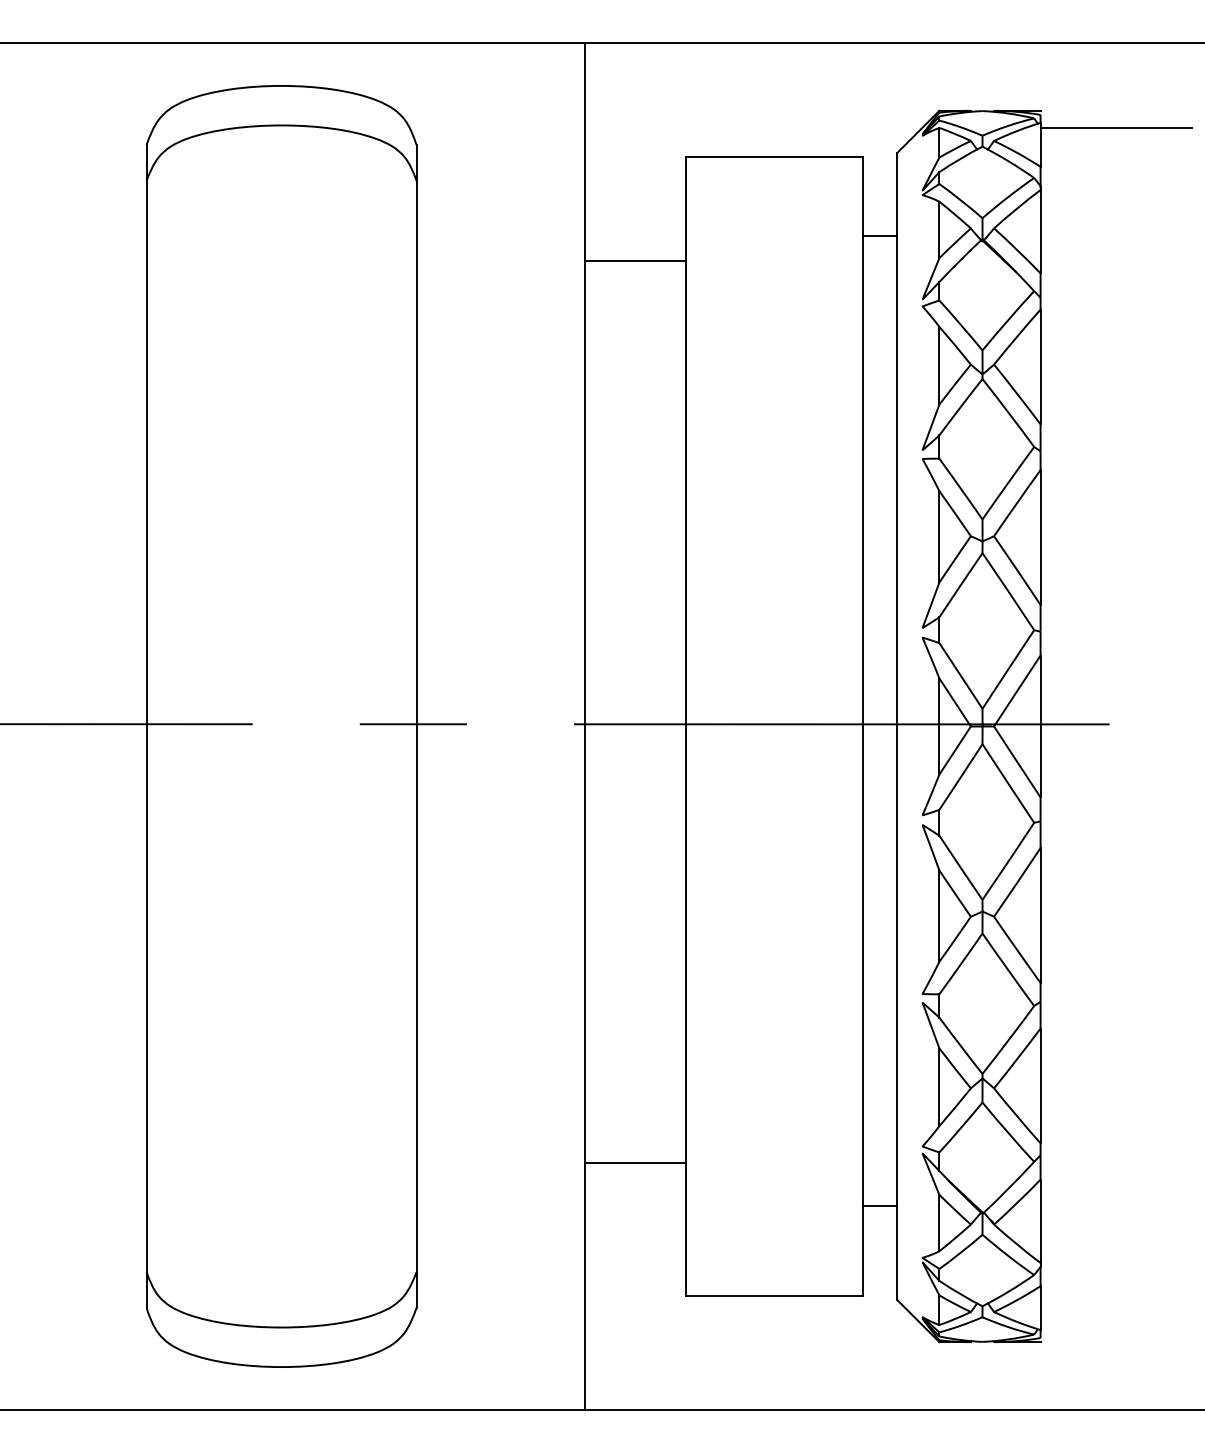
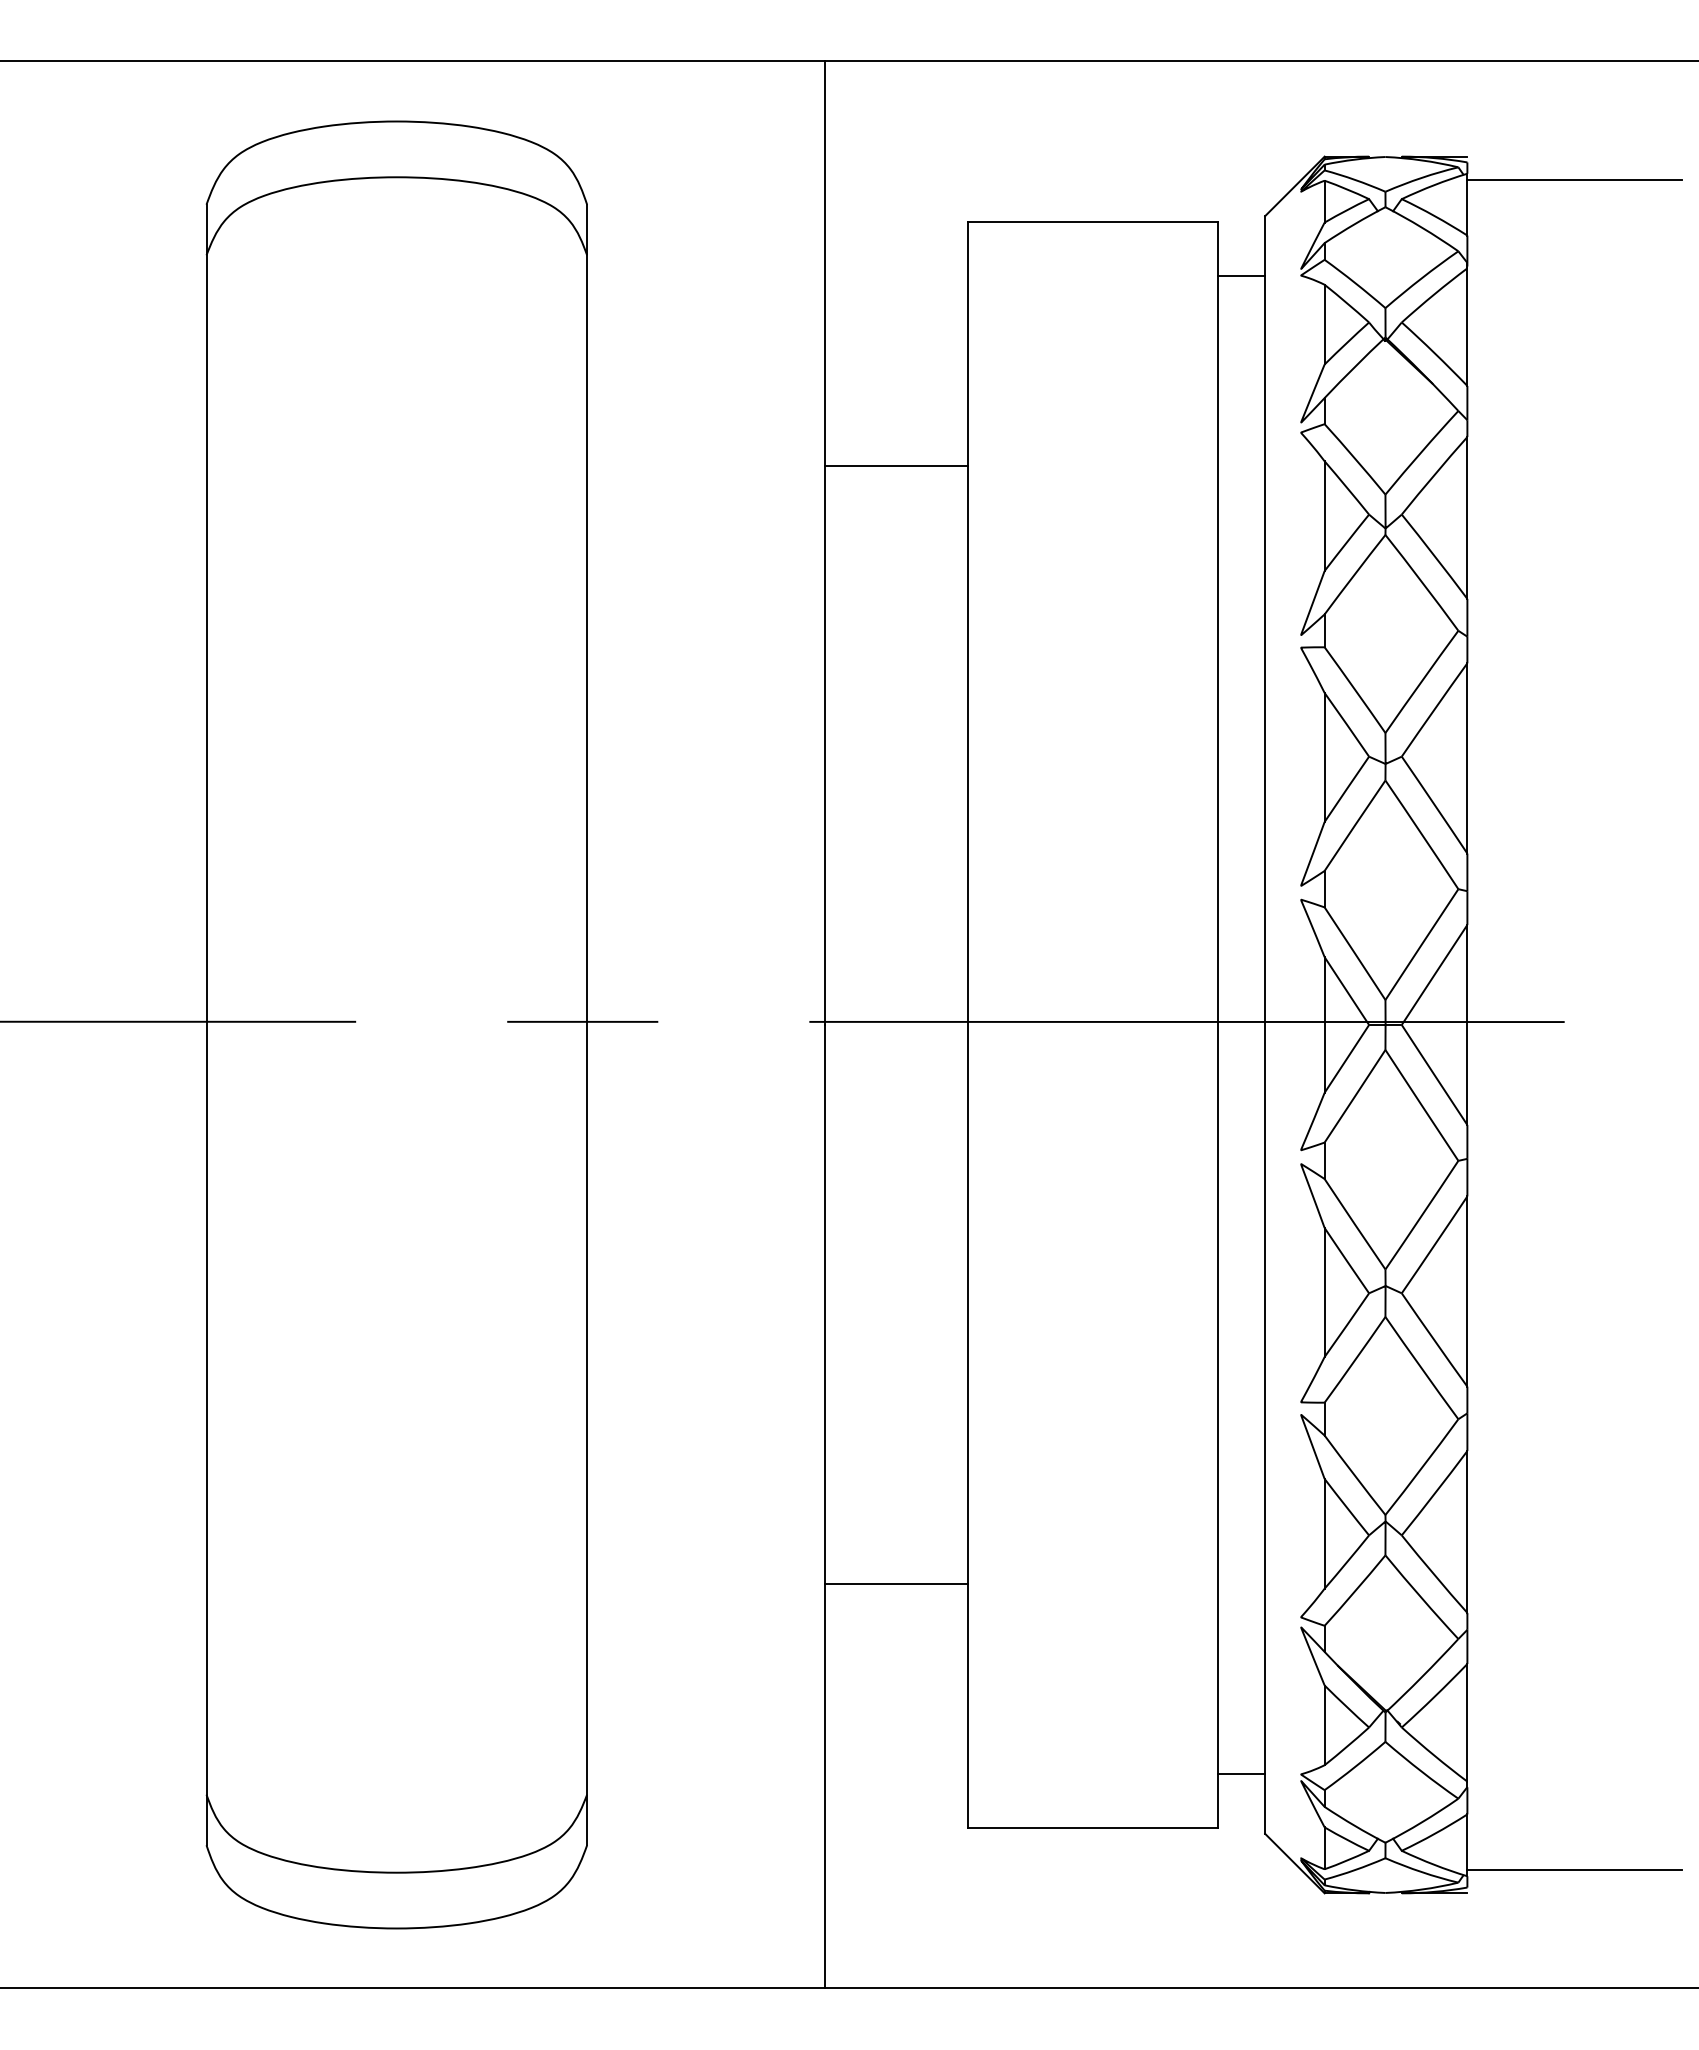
line: (880, 235) -> (1241, 275), moved
line: (635, 261) -> (896, 465), moved
line: (635, 1162) -> (896, 1584), moved
line: (880, 1206) -> (1241, 1774), moved
line: (1116, 1325) -> (1574, 1869), added

